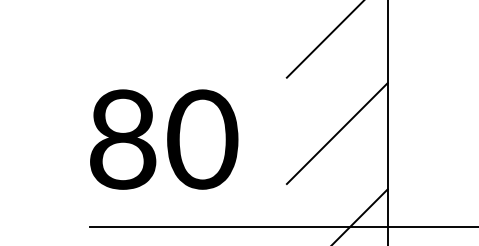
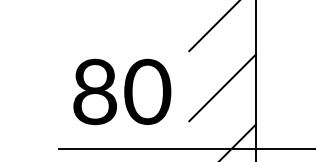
text: (164, 138) -> (122, 91), moved

